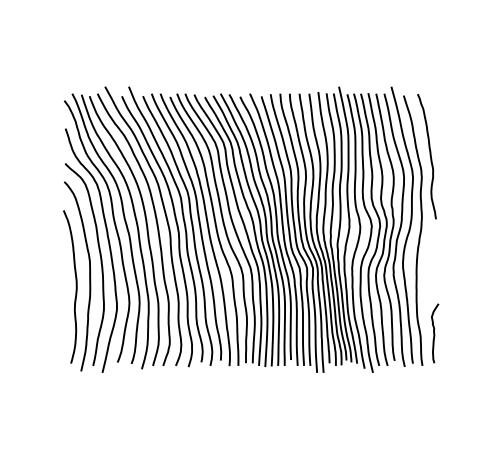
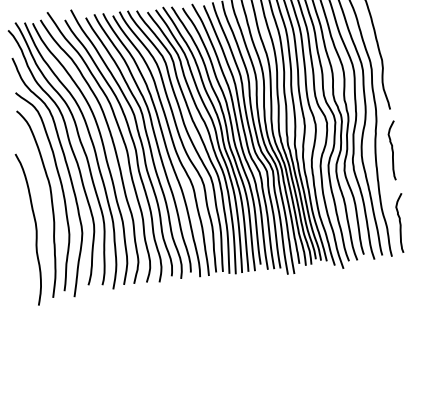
curve: (435, 260) -> (393, 150), added
curve: (75, 286) -> (35, 228), moved

